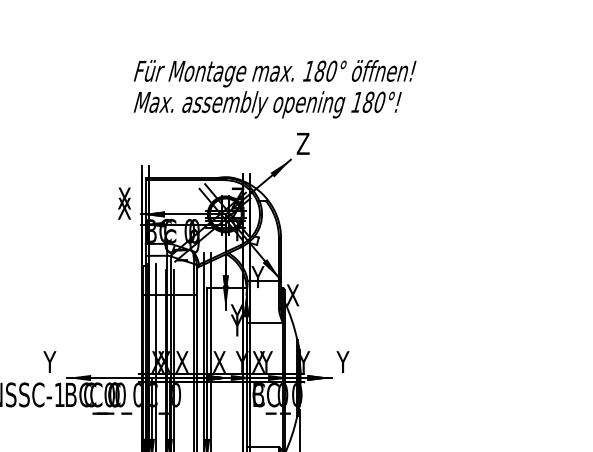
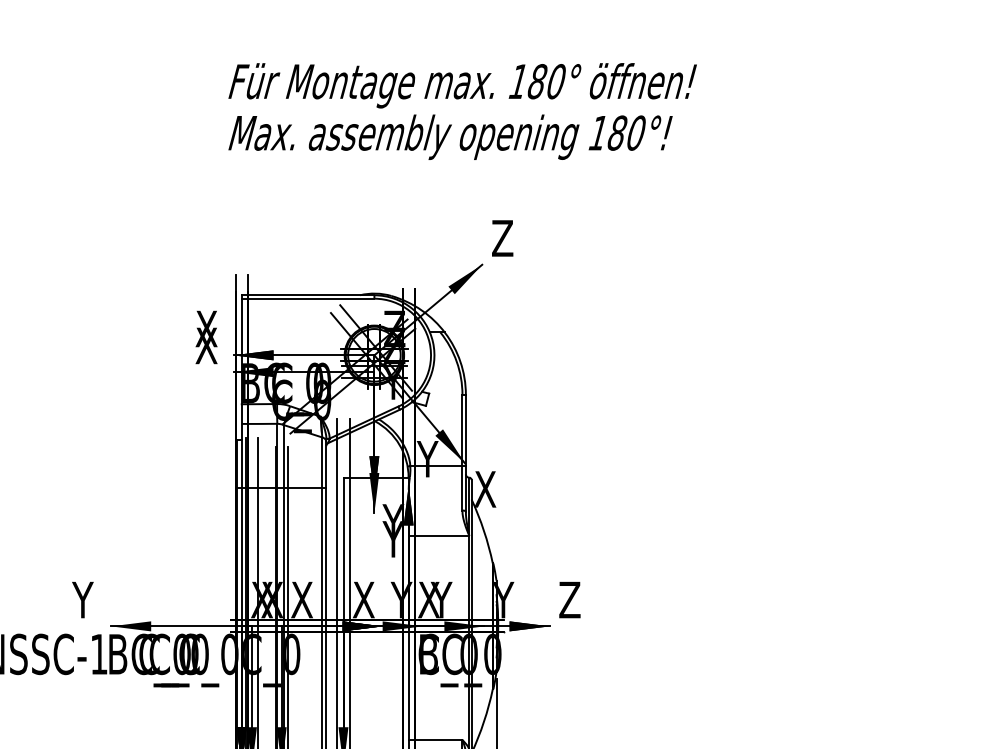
text: (274, 89) -> (461, 111), moved
text: (343, 362) -> (569, 600), Y -> Z

